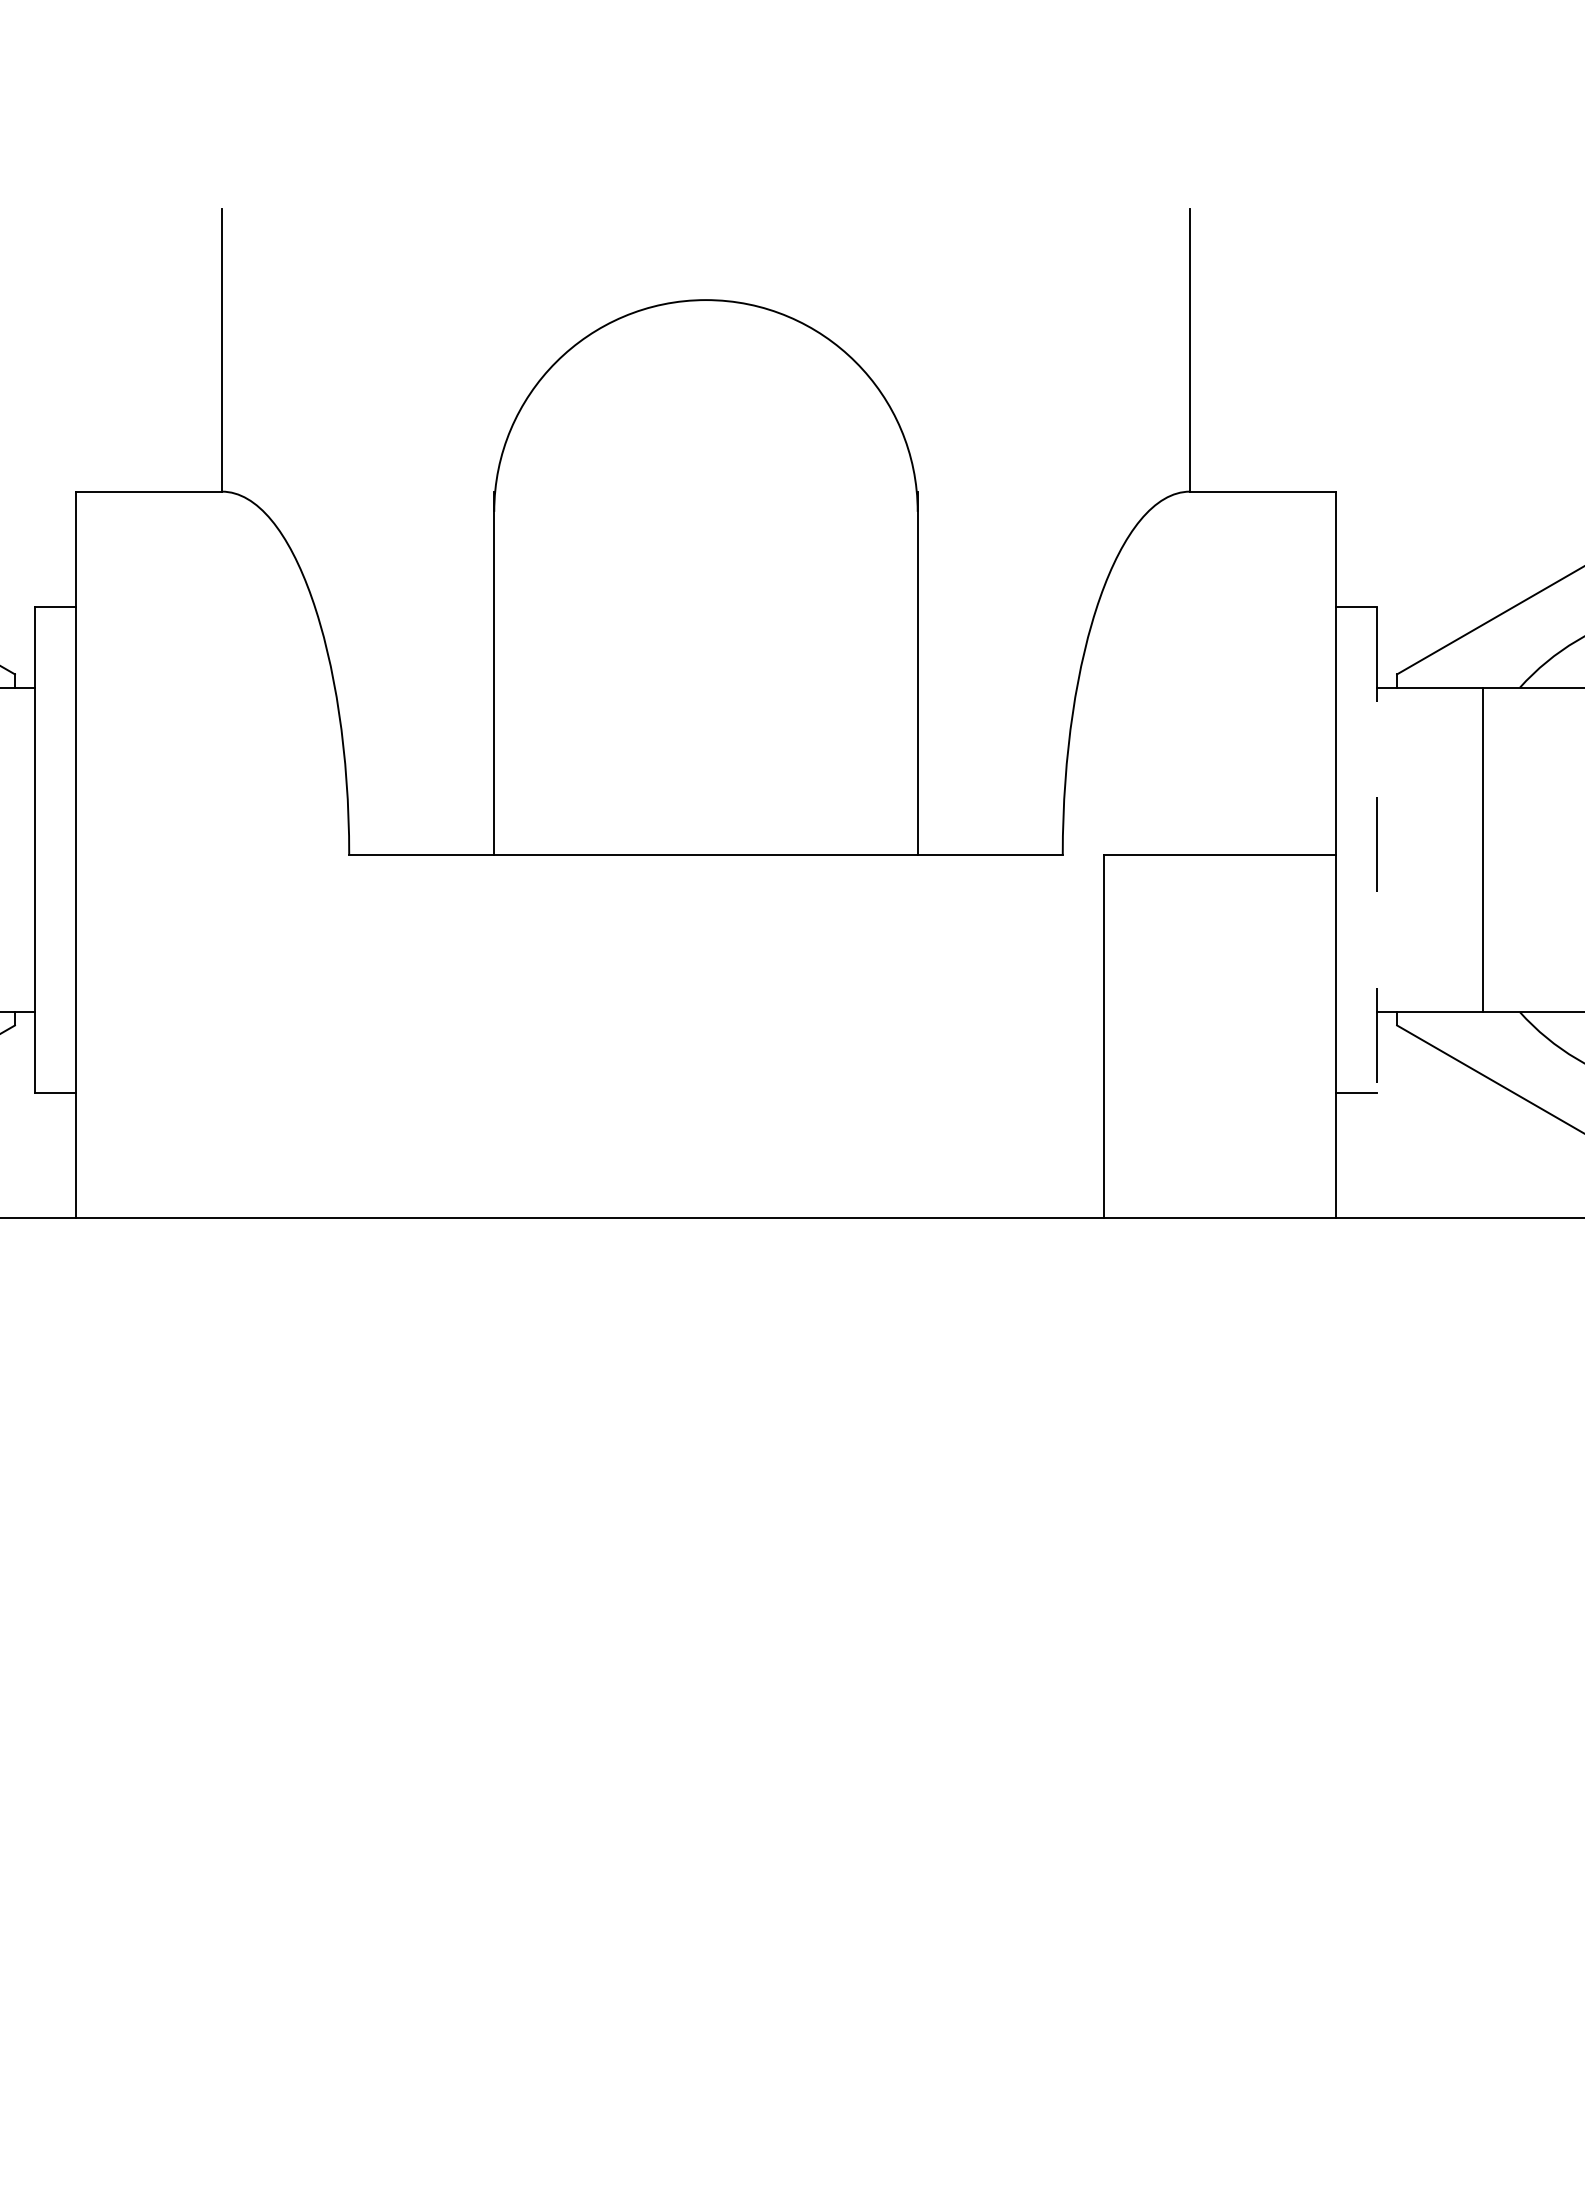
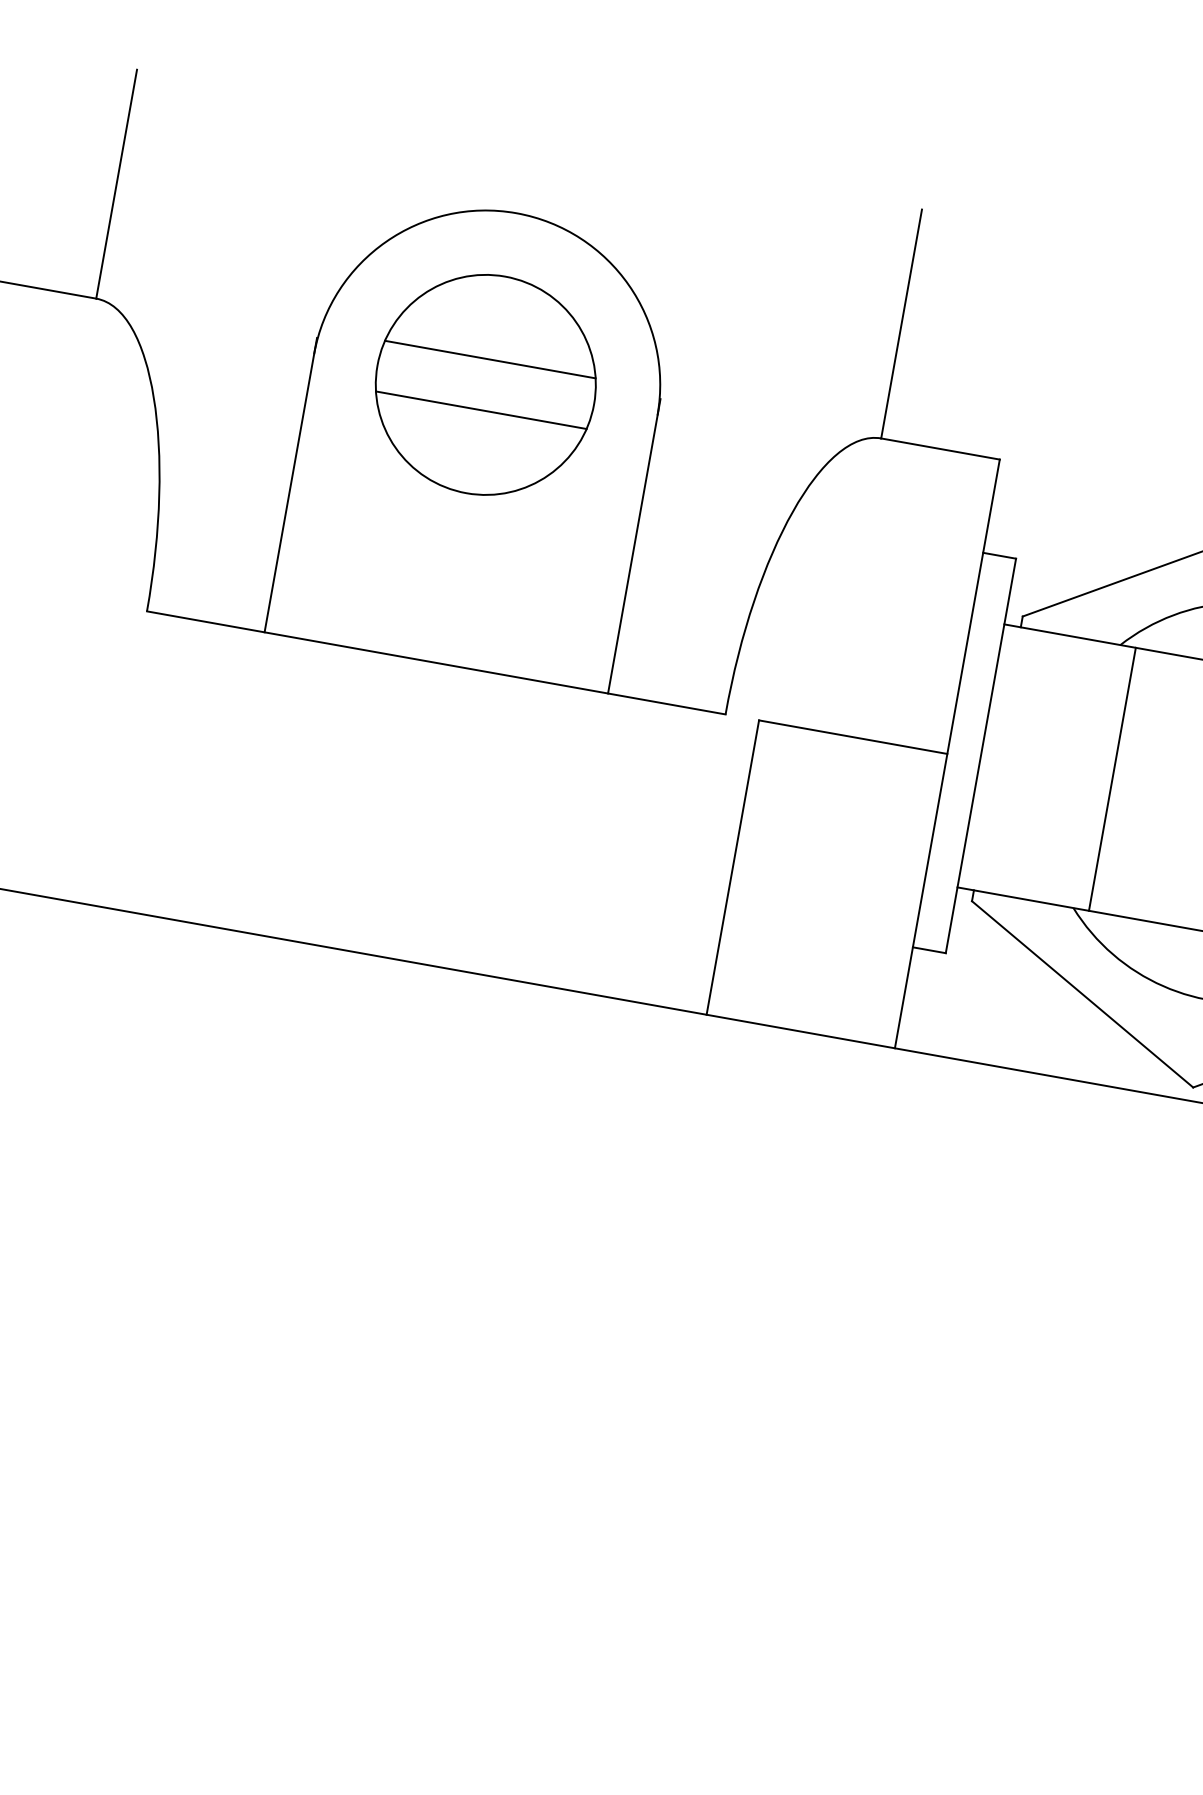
part: (705, 511) -> (485, 384), added
line: (1482, 849) -> (1112, 778), moved
line: (1376, 850) -> (980, 756), dashed -> solid

